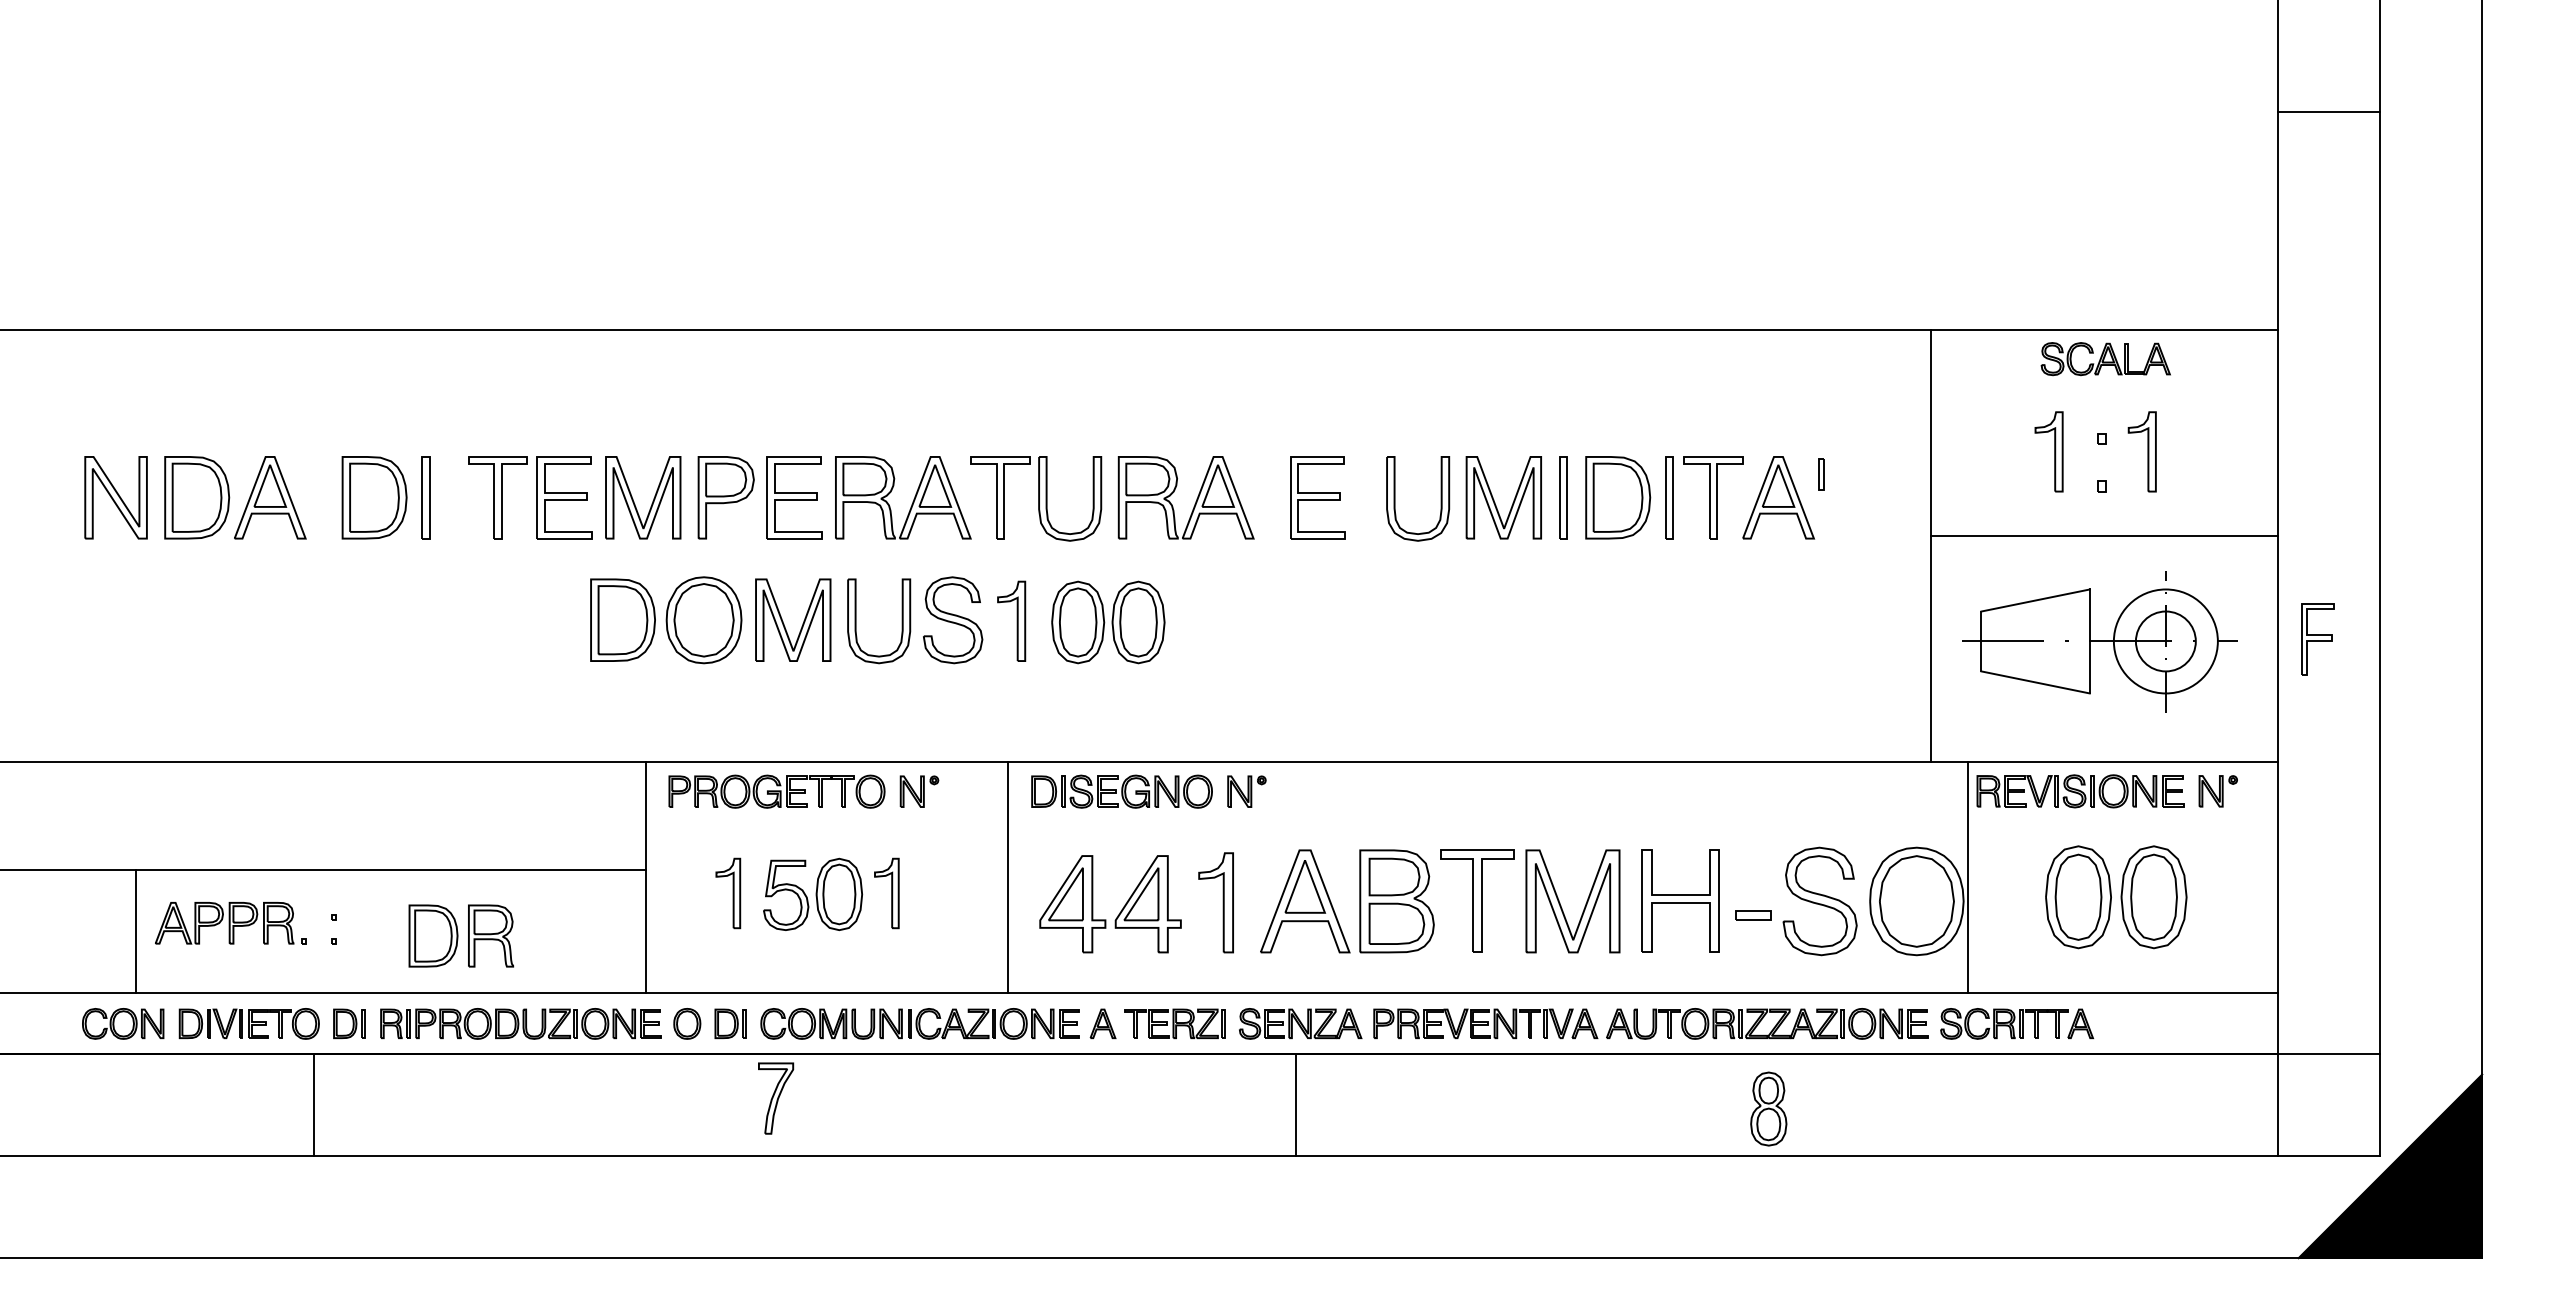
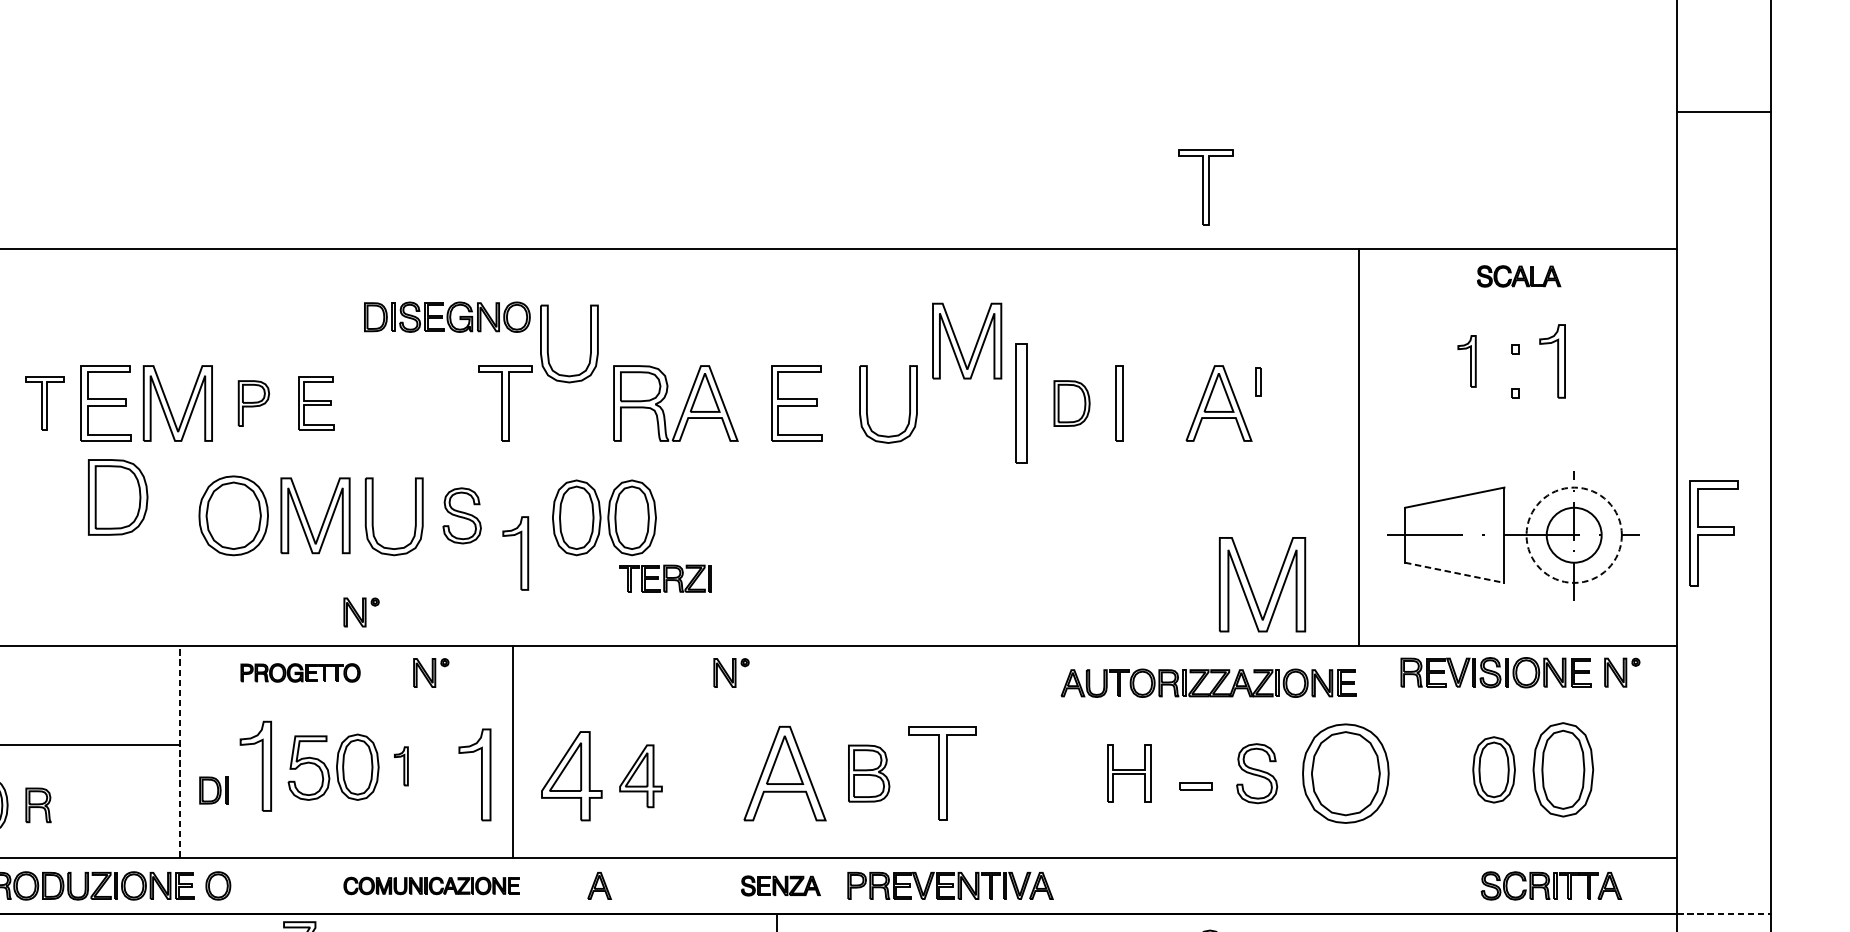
line: (2329, 112) -> (1724, 112), moved
part: (2105, 359) -> (1518, 276), size x0.7
part: (2048, 451) -> (1466, 361), size x0.7
part: (497, 497) -> (44, 403), size x0.7
part: (725, 497) -> (253, 403), size x0.6
part: (794, 497) -> (316, 403), size x0.7
part: (1563, 497) -> (1021, 403), size x1.6
part: (1618, 497) -> (1072, 403), size x0.6
part: (1713, 497) -> (1206, 186), moved
part: (1092, 498) -> (589, 343), moved
part: (1494, 499) -> (958, 342), moved
part: (912, 501) -> (424, 406), removed
line: (2104, 536) -> (1517, 439), removed
part: (622, 619) -> (117, 496), moved
part: (953, 620) -> (462, 516), size x0.7
part: (1011, 620) -> (515, 552), moved
part: (2317, 639) -> (1713, 533), size x1.6
circle: (2165, 641) -> (1573, 535), solid -> dashed
line: (2036, 682) -> (1455, 572), solid -> dashed
part: (843, 725) -> (361, 612), added
part: (776, 791) -> (300, 672), size x0.6
part: (1121, 791) -> (446, 317), moved
line: (645, 877) -> (180, 751), solid -> dashed
line: (1967, 877) -> (1392, 751), removed
part: (728, 893) -> (256, 766), size x1.4
part: (886, 893) -> (401, 766), size x0.6
part: (2078, 897) -> (1494, 770), size x0.7
part: (1680, 900) -> (1129, 772), size x0.6
part: (1396, 901) -> (868, 773), size x0.6
part: (1819, 901) -> (1256, 773), size x0.6
part: (1222, 902) -> (480, 774), moved
part: (1147, 904) -> (640, 776), size x0.7
part: (1561, 905) -> (1251, 588), moved
part: (491, 935) -> (38, 804), size x0.6
part: (1761, 1021) -> (1203, 681), moved
part: (730, 1023) -> (213, 790), moved
part: (919, 1023) -> (431, 885), size x0.6
part: (1174, 1023) -> (665, 578), moved
part: (1300, 1023) -> (780, 885), size x0.7
part: (2017, 1023) -> (1551, 885), moved
line: (2329, 1054) -> (1724, 914), solid -> dashed

